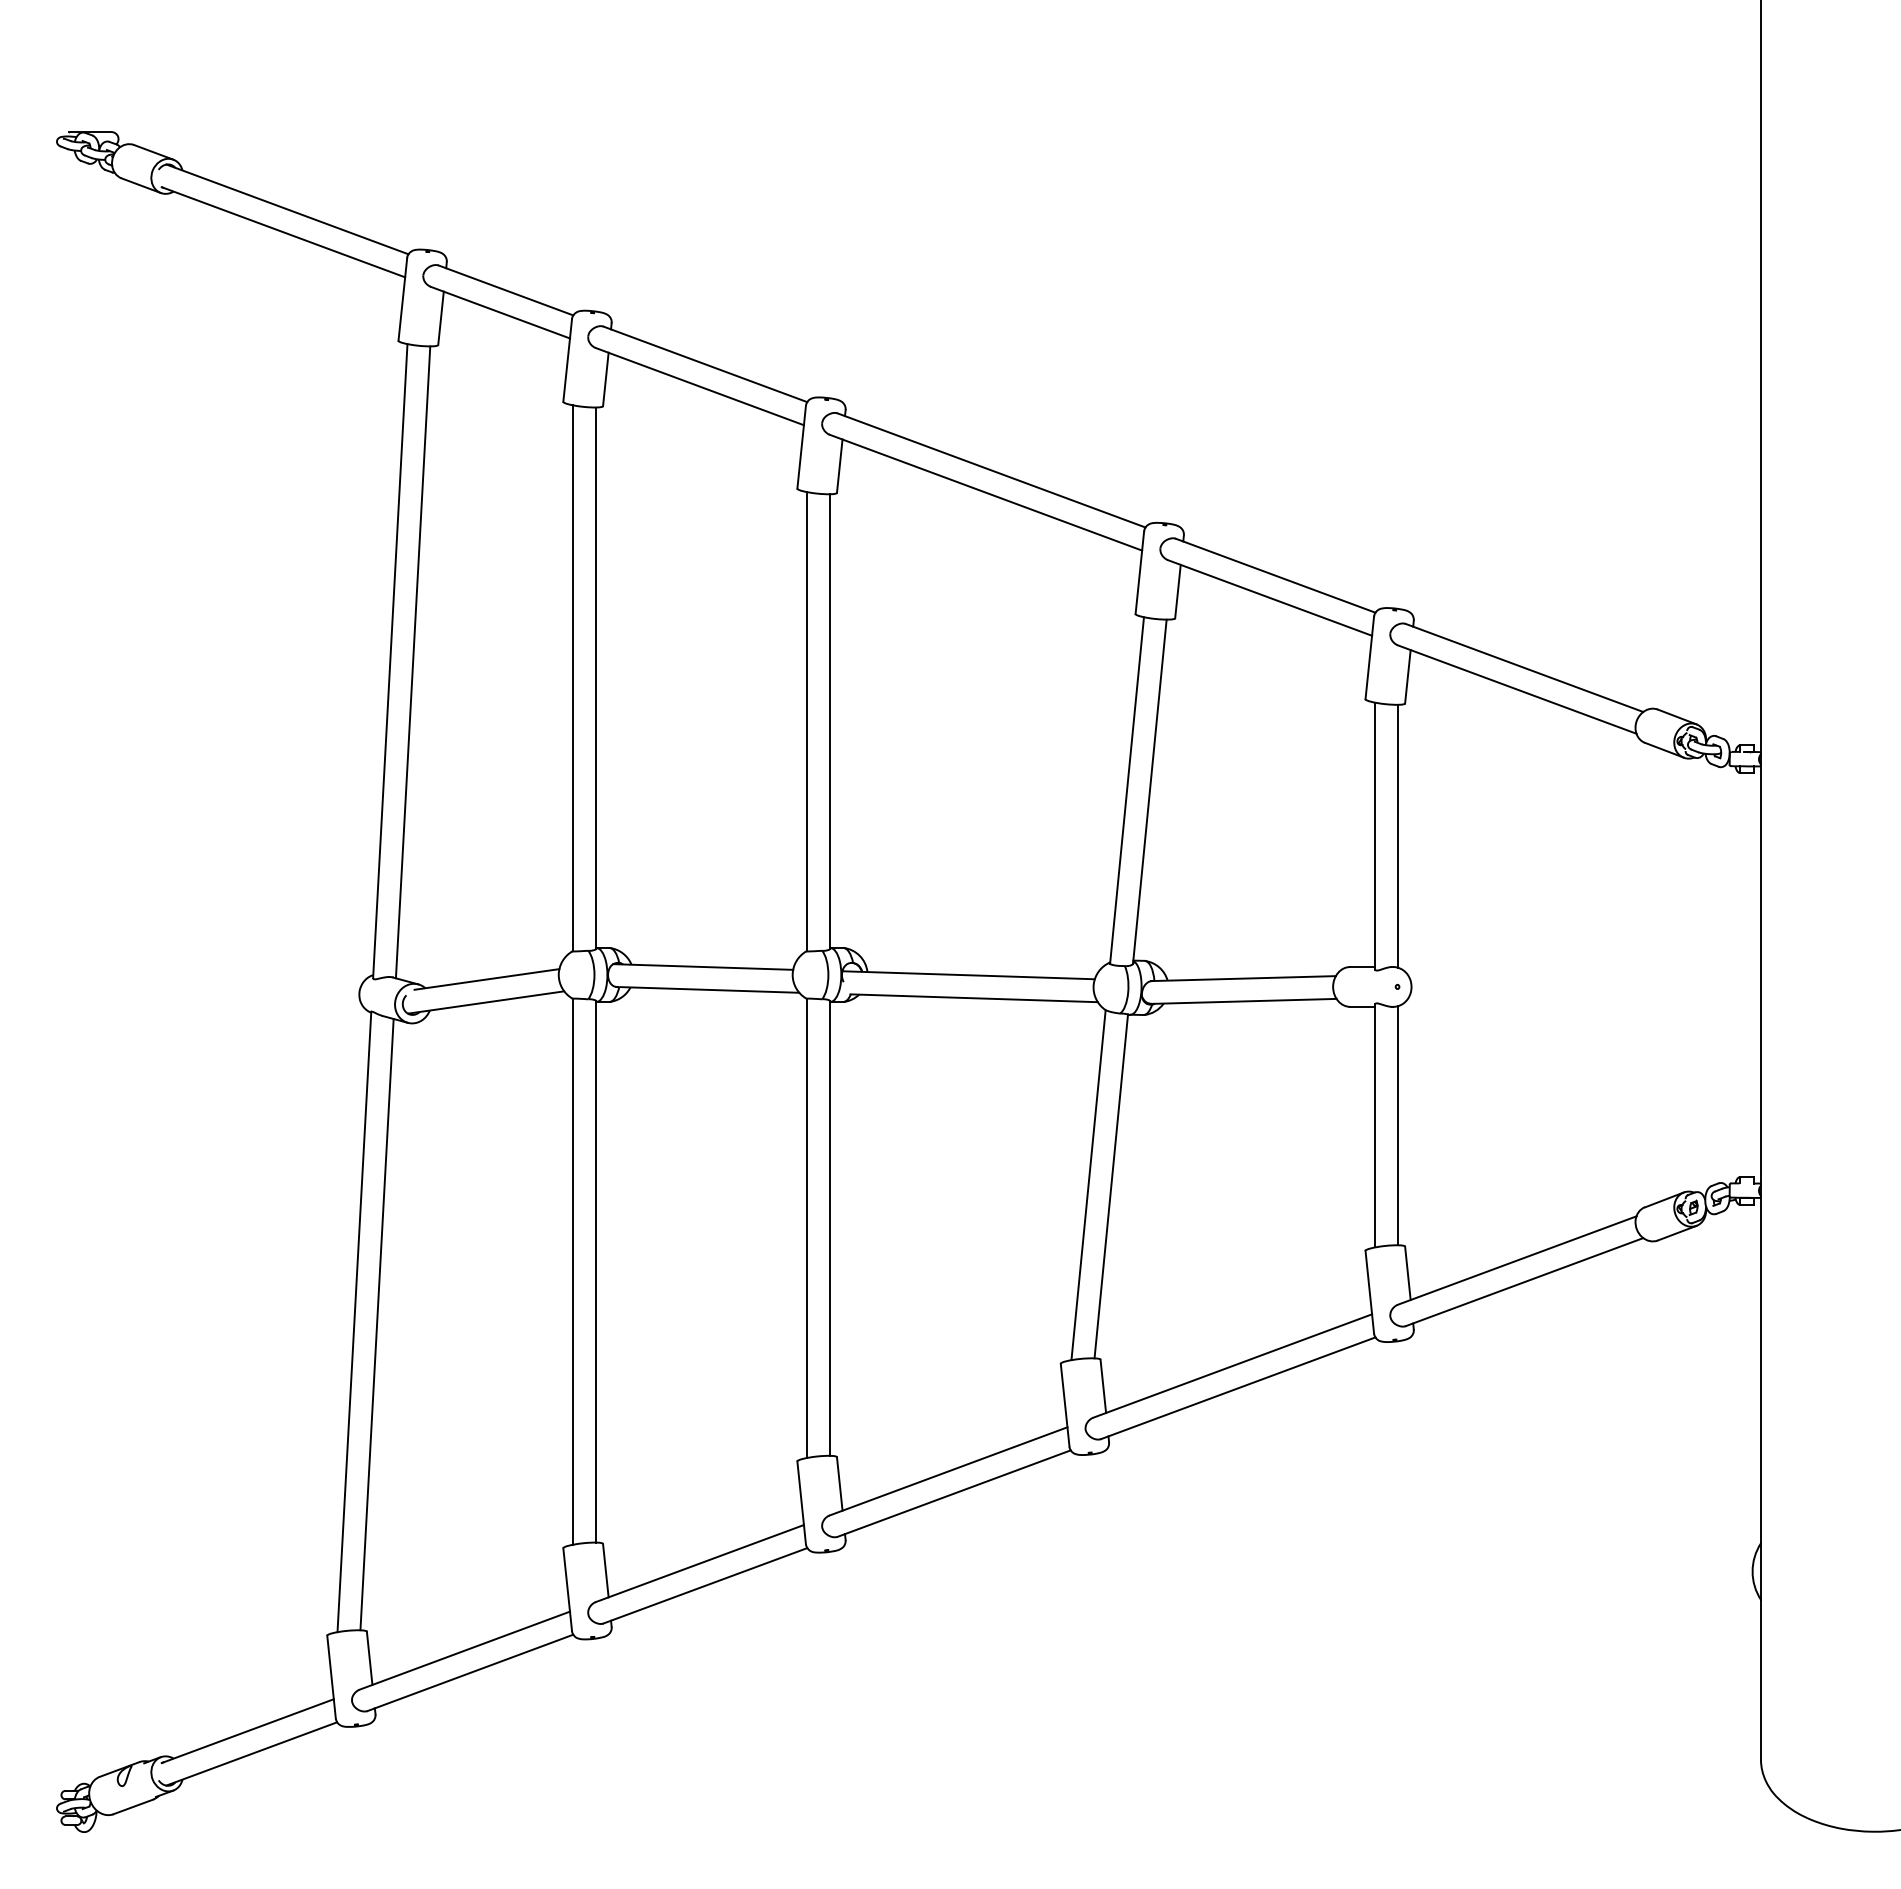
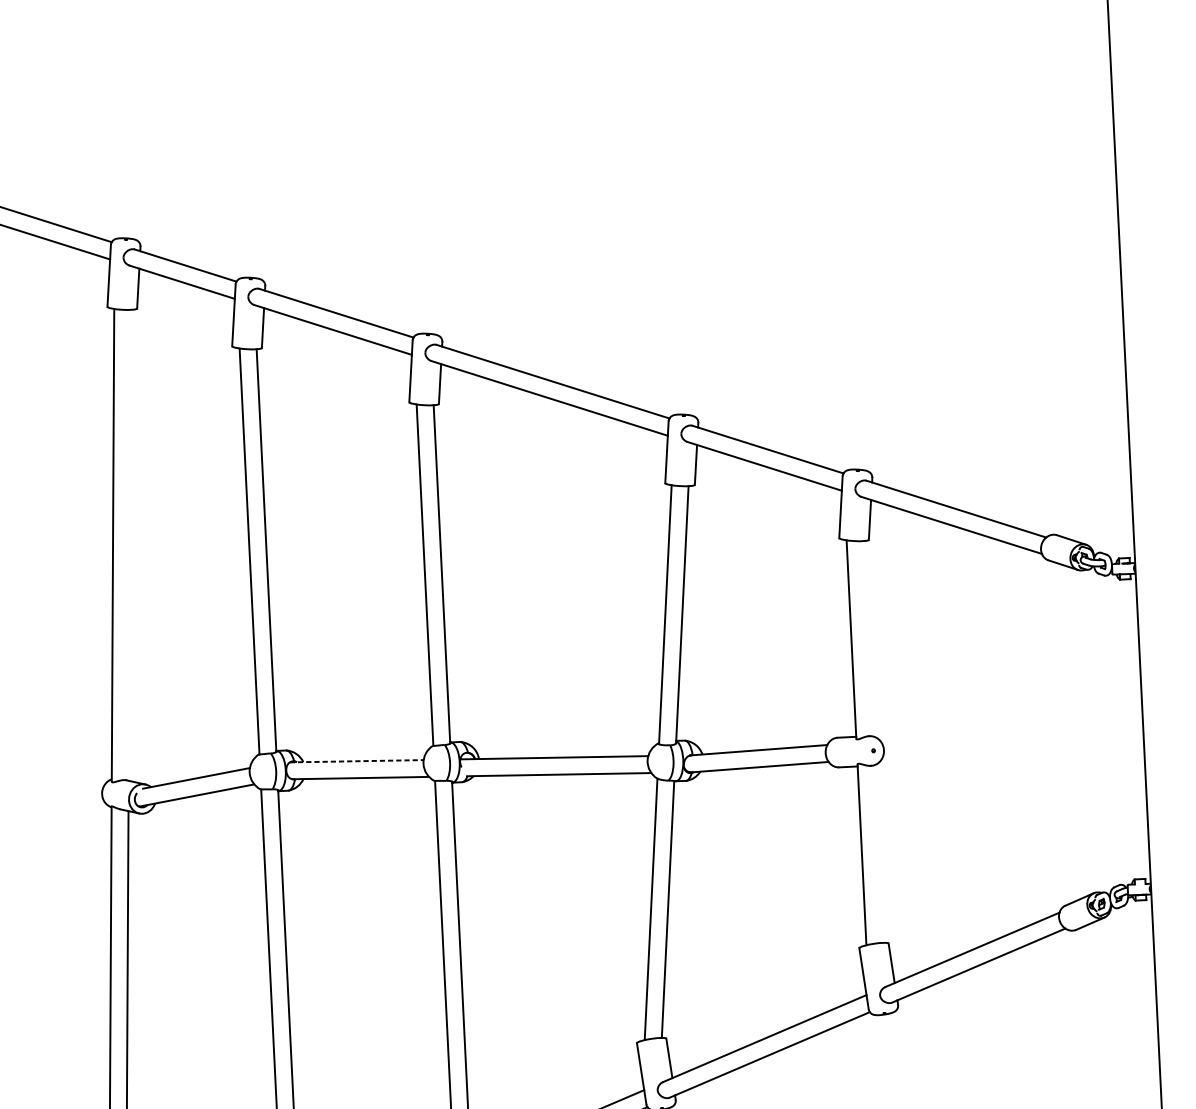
line: (412, 662) -> (129, 545), removed
line: (1397, 835) -> (868, 638), removed
line: (703, 967) -> (356, 761), solid -> dashed
line: (1397, 1125) -> (878, 853), removed

